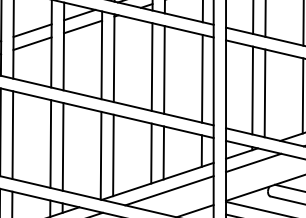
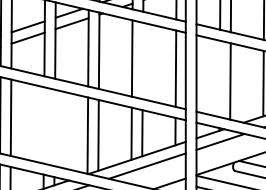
line: (163, 69) -> (142, 60), removed
line: (252, 90) -> (219, 78), removed
line: (50, 144) -> (43, 125), removed
line: (62, 146) -> (54, 127), removed

